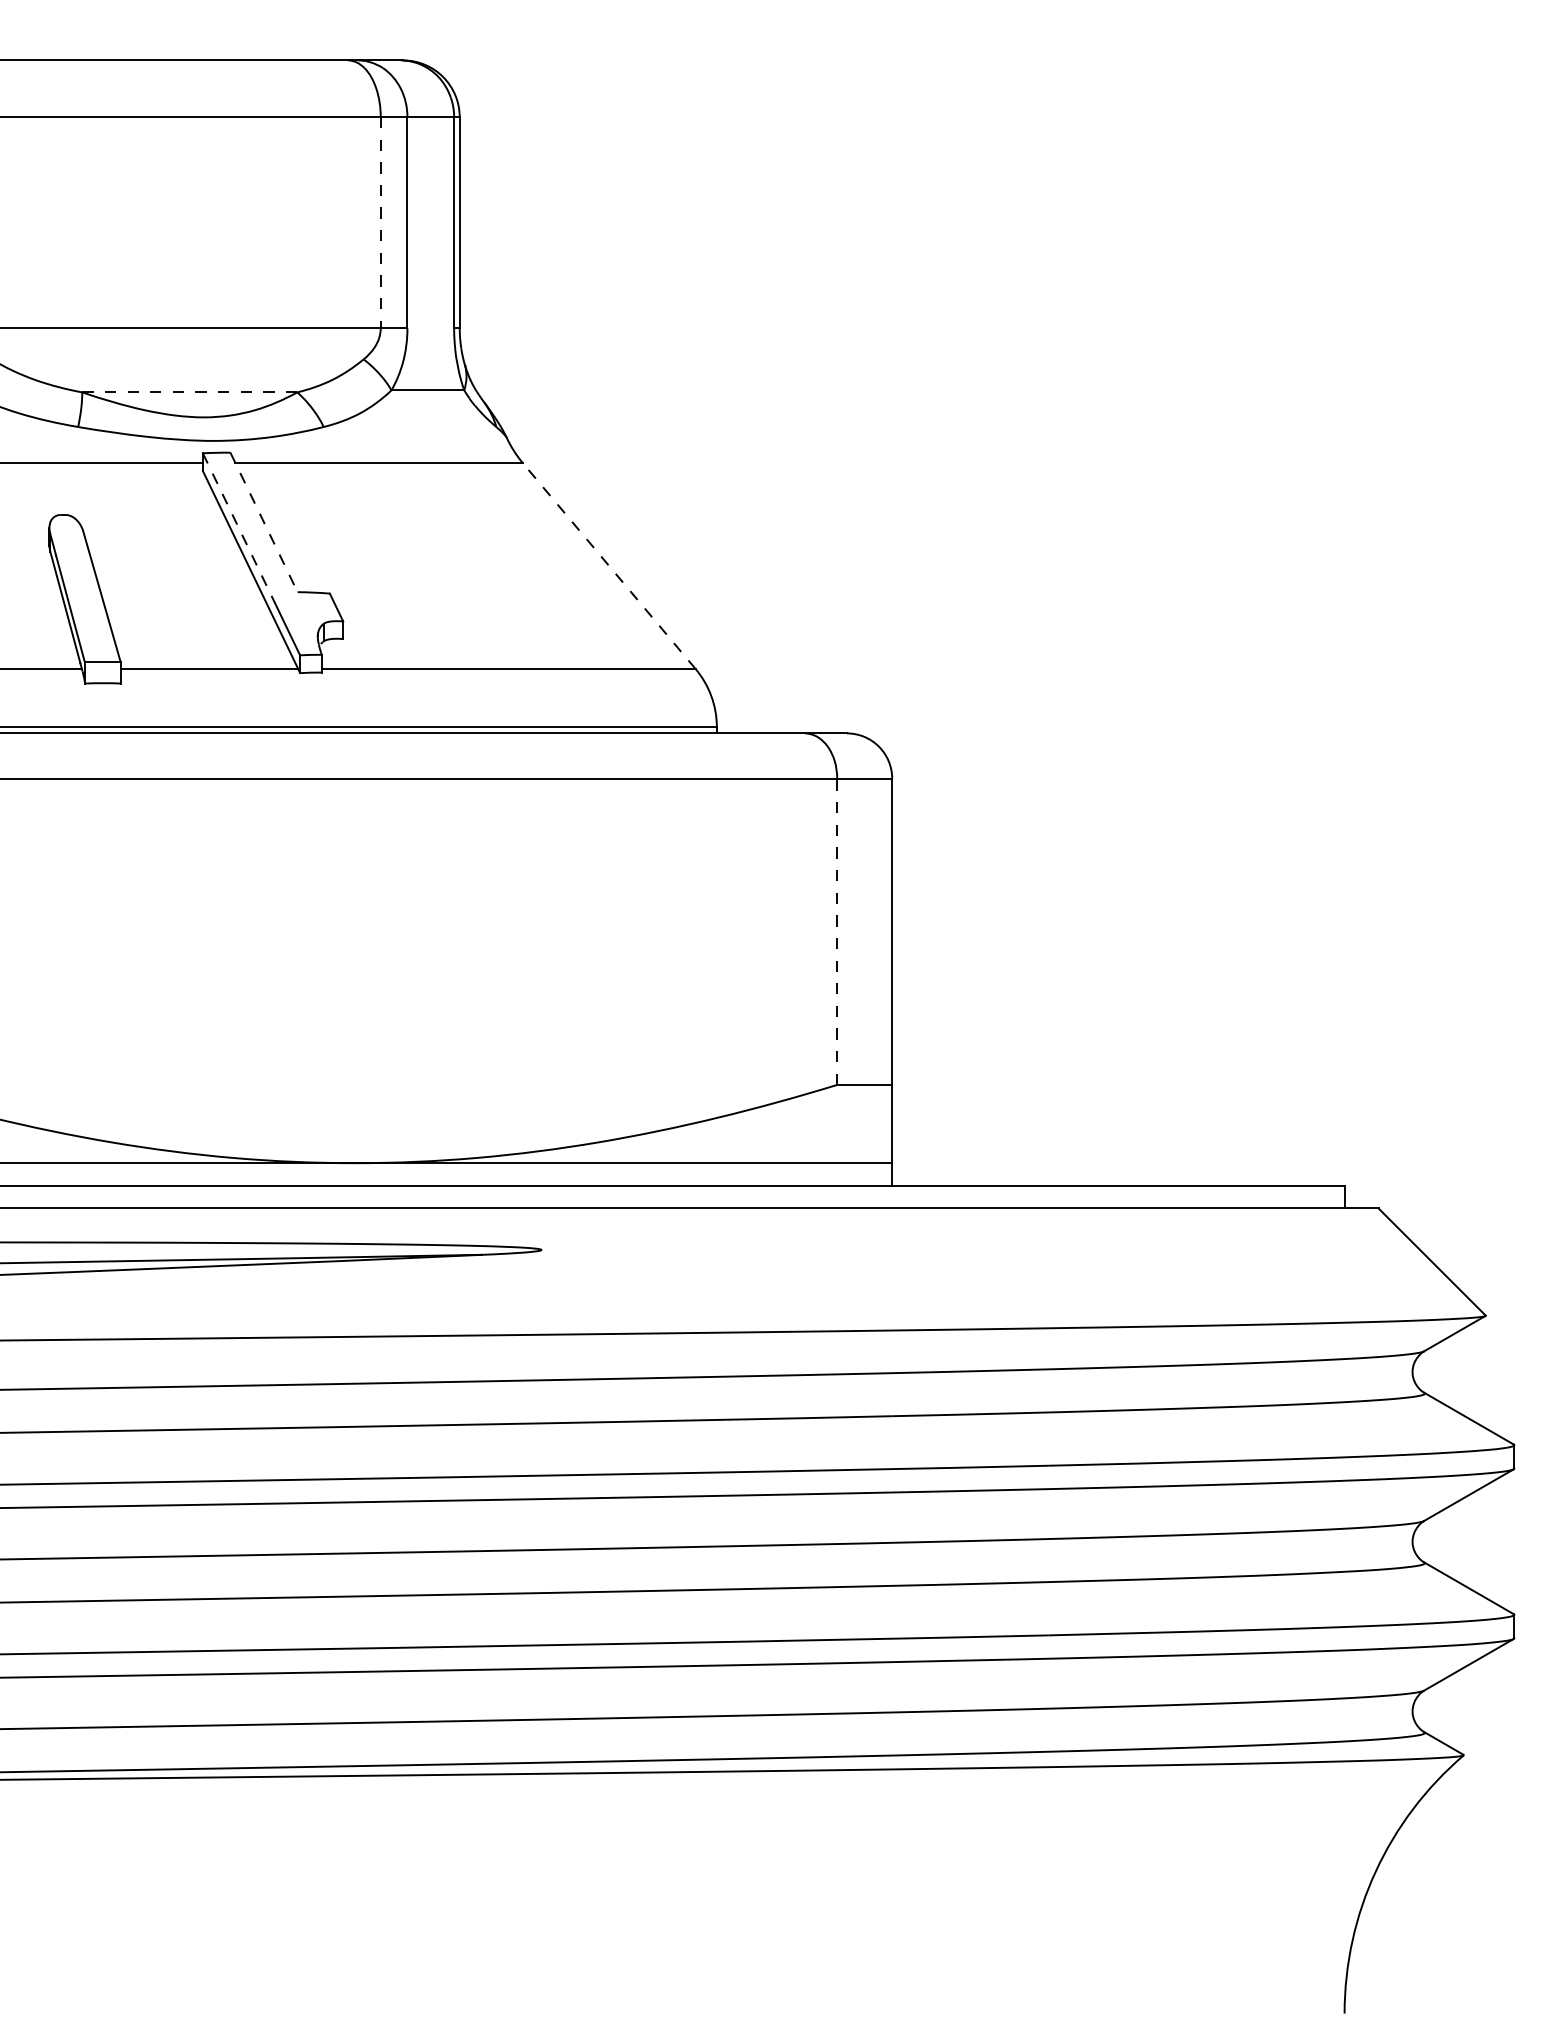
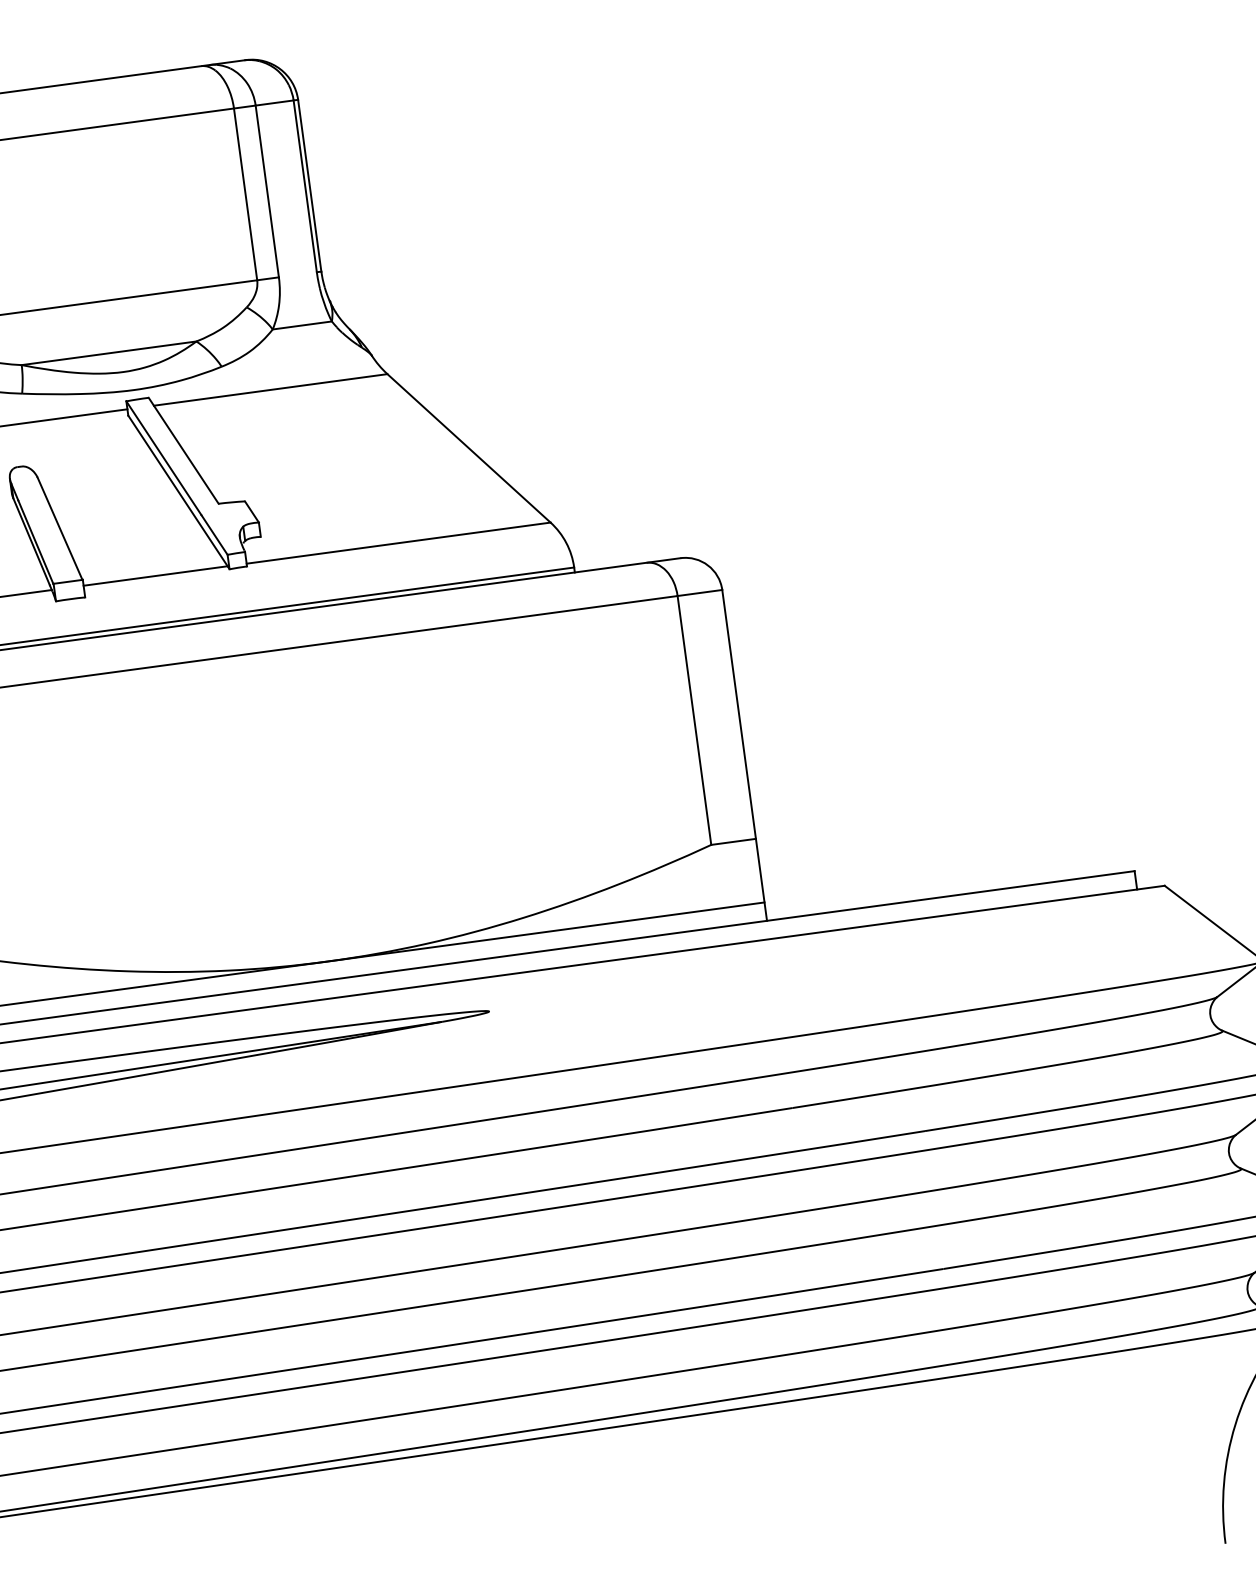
line: (380, 222) -> (245, 194), dashed -> solid
line: (189, 392) -> (108, 353), dashed -> solid
line: (264, 522) -> (184, 450), dashed -> solid
line: (239, 528) -> (164, 458), dashed -> solid
line: (609, 566) -> (469, 448), dashed -> solid
line: (837, 931) -> (694, 720), dashed -> solid

